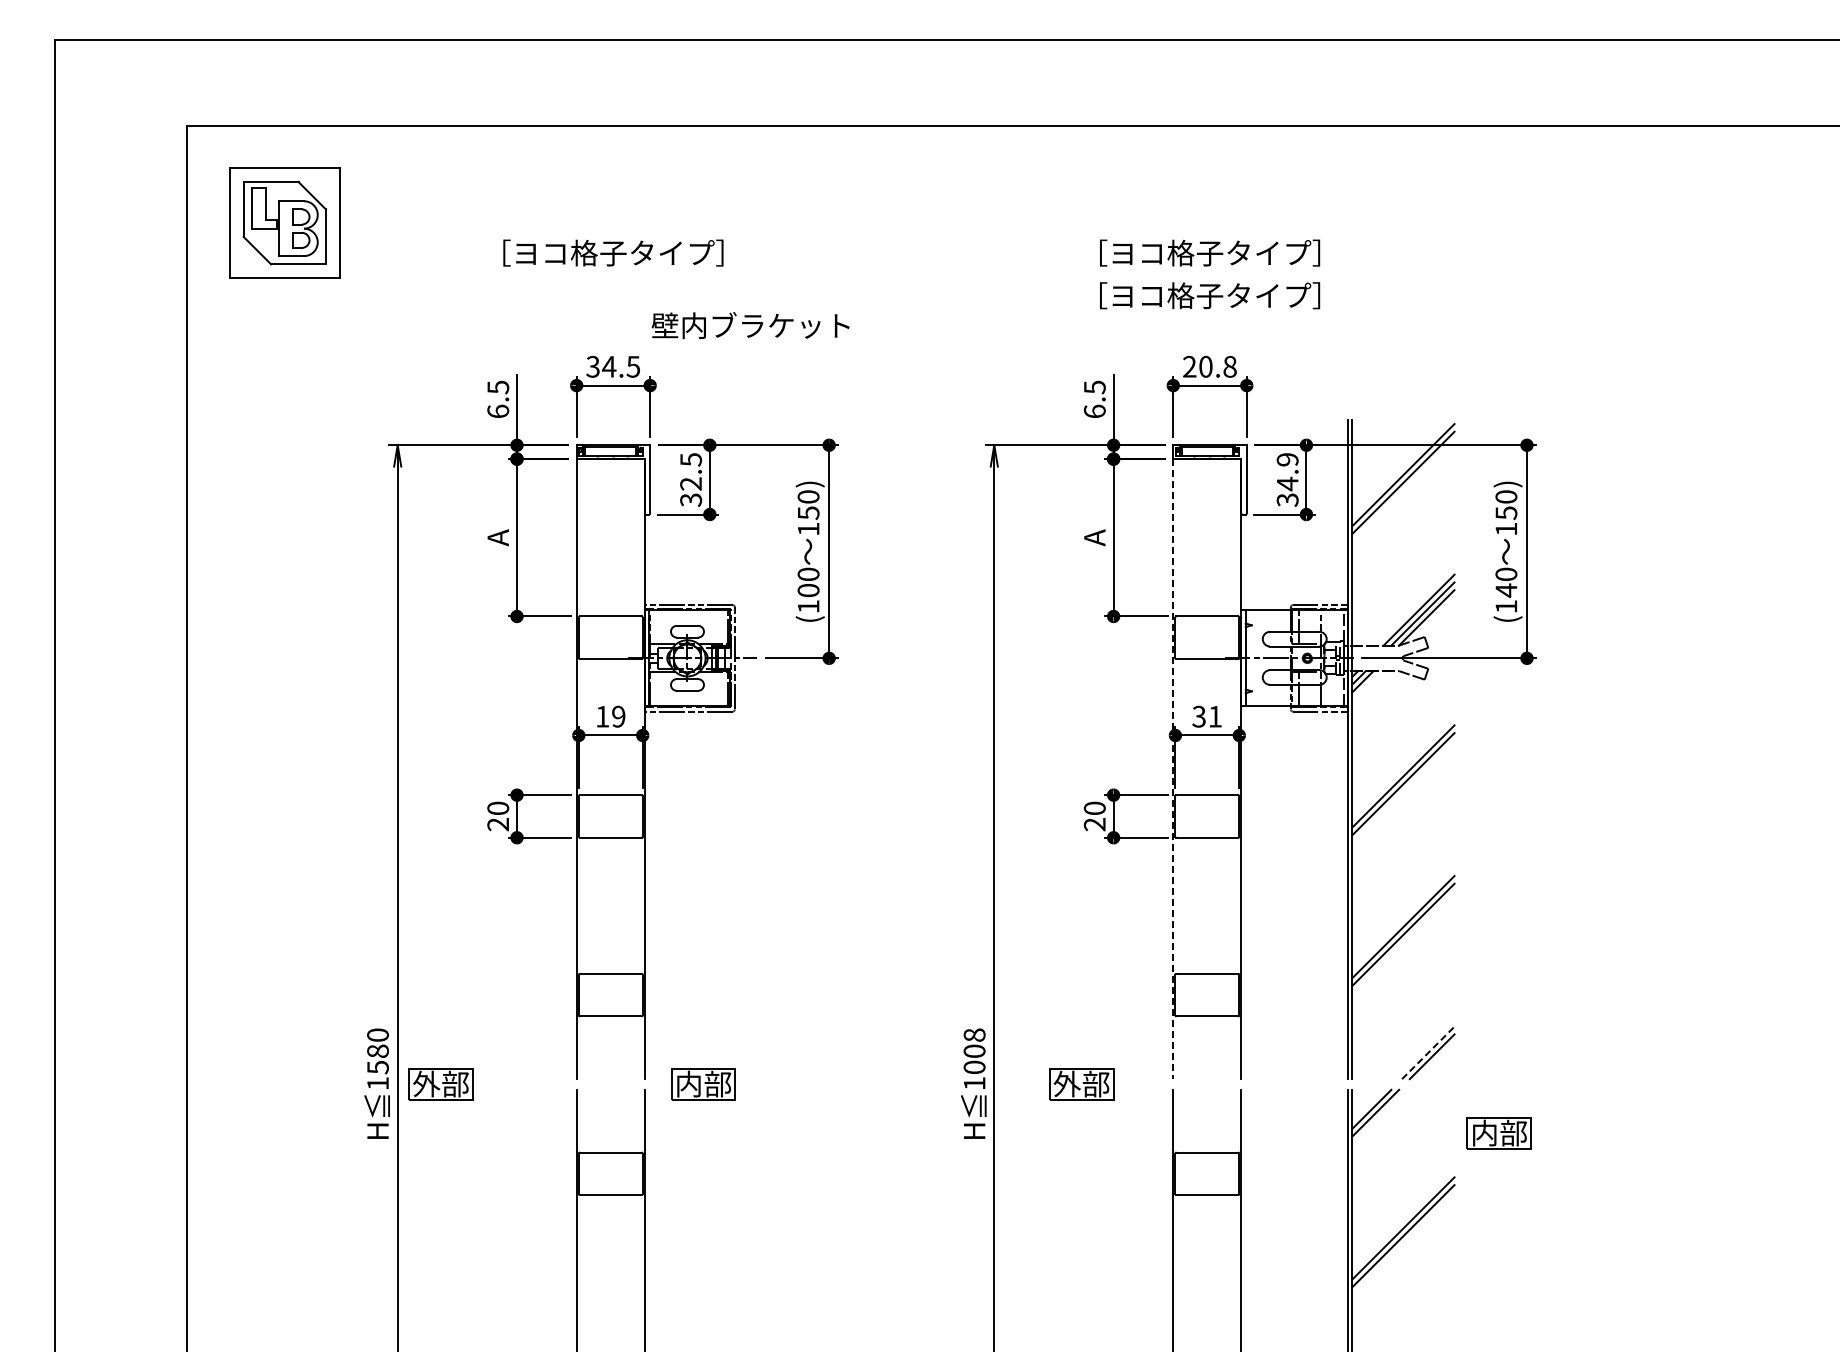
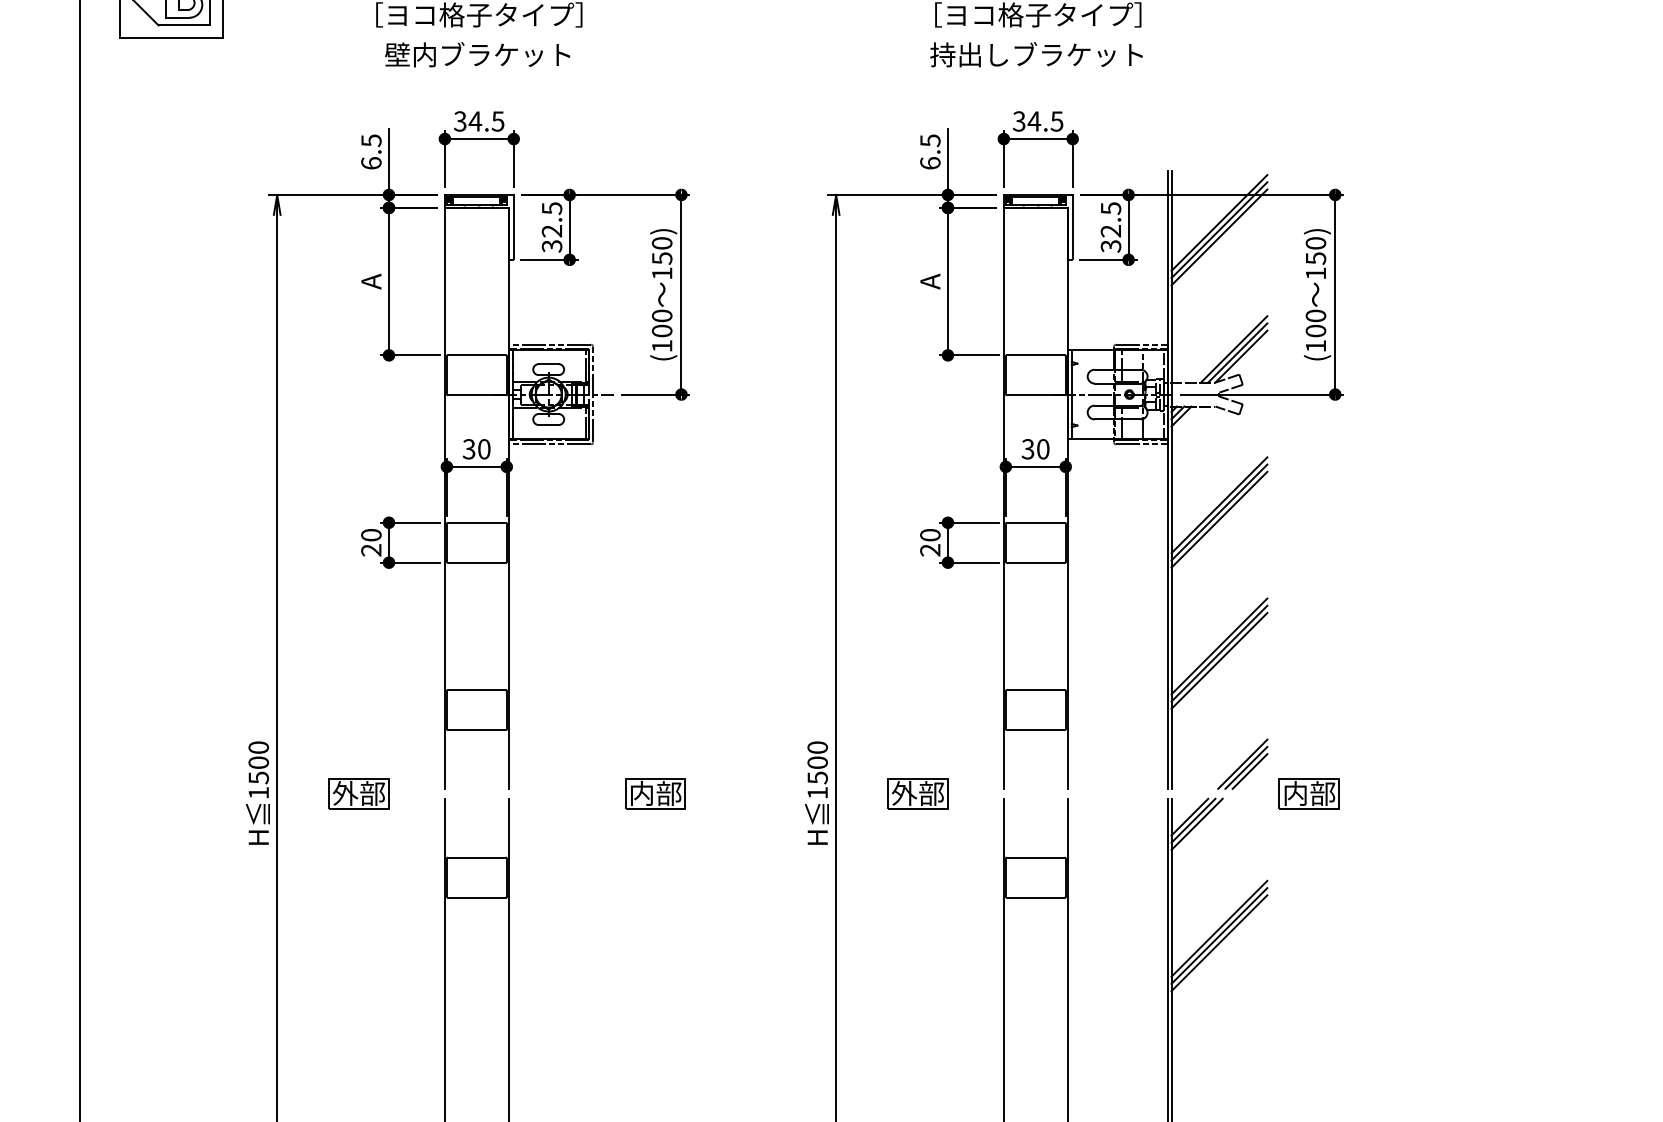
text: (1207, 295) -> (1035, 54), ［ヨコ格子タイプ］ -> 持出しブラケット
text: (750, 325) -> (477, 54), moved
text: (1209, 366) -> (1037, 121), 20.8 -> 34.5
text: (1287, 472) -> (1110, 220), 34.9 -> 32.5
line: (1403, 490) -> (1219, 237), added
text: (1506, 590) -> (1316, 331), (140 -> (100
text: (610, 716) -> (476, 449), 19 -> 30
text: (1214, 716) -> (1042, 449), 31 -> 30
line: (1173, 769) -> (1004, 498), dashed -> solid
line: (1403, 791) -> (1219, 519), added
line: (1403, 942) -> (1219, 660), added
text: (377, 1050) -> (258, 761), 1580 -> 1500
text: (974, 1051) -> (817, 762), 1008 -> 1500
line: (1428, 1052) -> (1242, 763), dashed -> solid
line: (1435, 1060) -> (1249, 771), added
part: (440, 1084) -> (358, 793), moved
part: (703, 1084) -> (655, 793), moved
line: (1379, 1116) -> (1197, 823), added
part: (1498, 1133) -> (1308, 793), moved
line: (1403, 1243) -> (1219, 942), added

